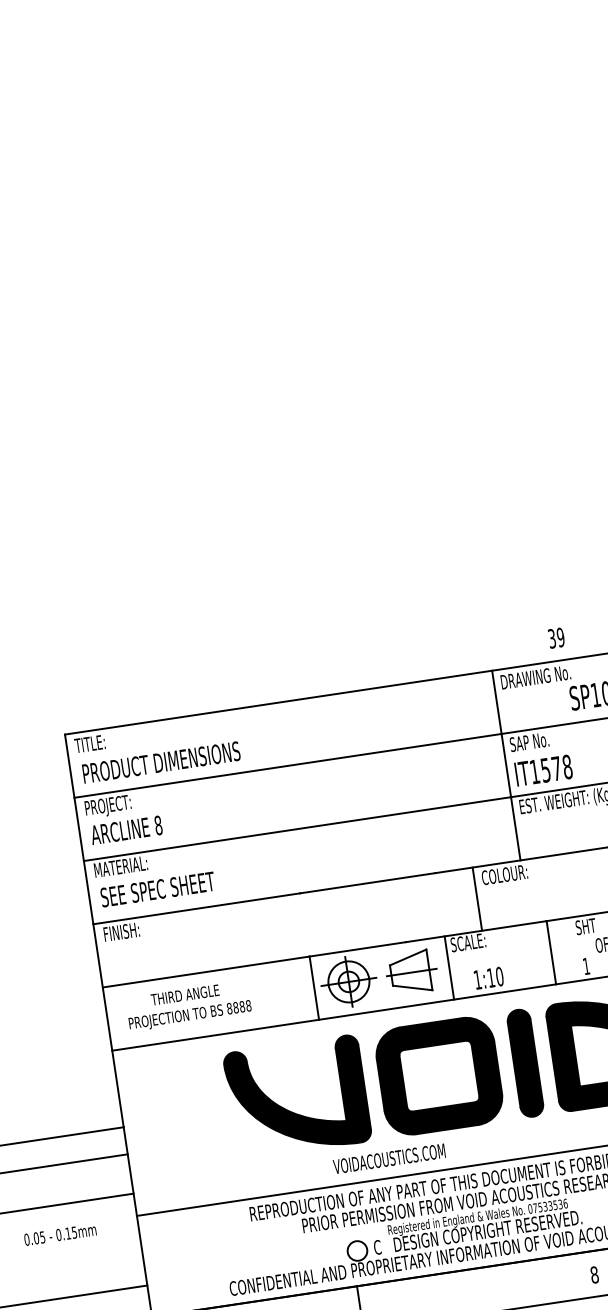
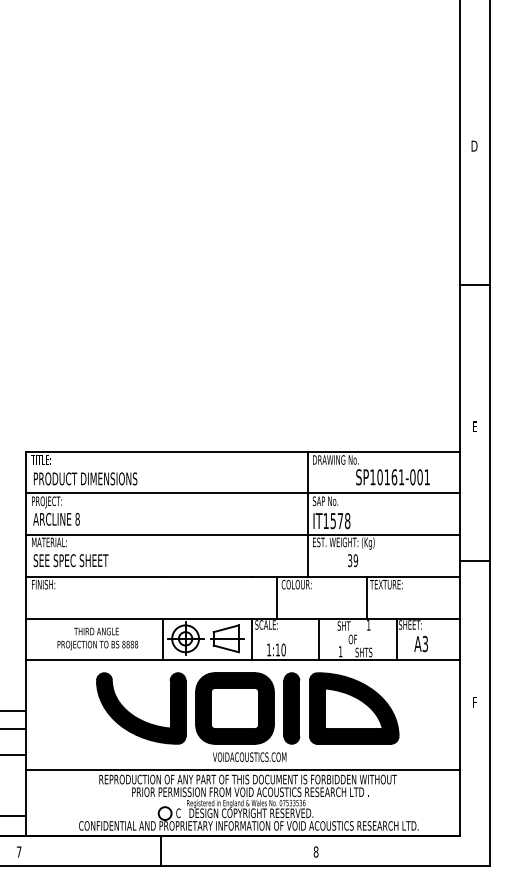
text: (555, 638) -> (352, 560), moved
text: (188, 1005) -> (97, 638), moved
text: (388, 1157) -> (249, 756), moved

